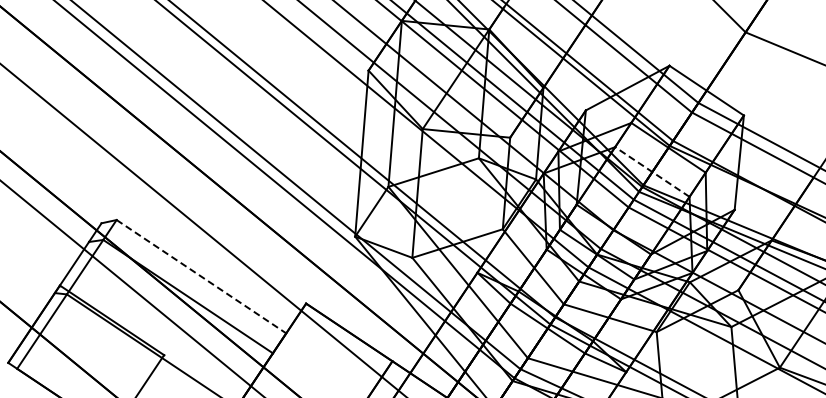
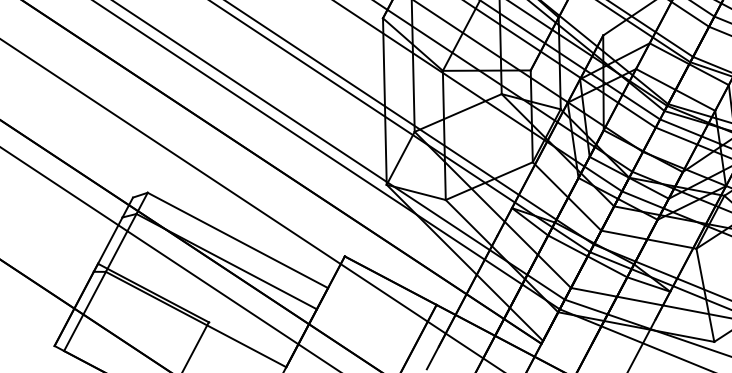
line: (652, 172) -> (675, 90), dashed -> solid
line: (201, 276) -> (237, 240), dashed -> solid

